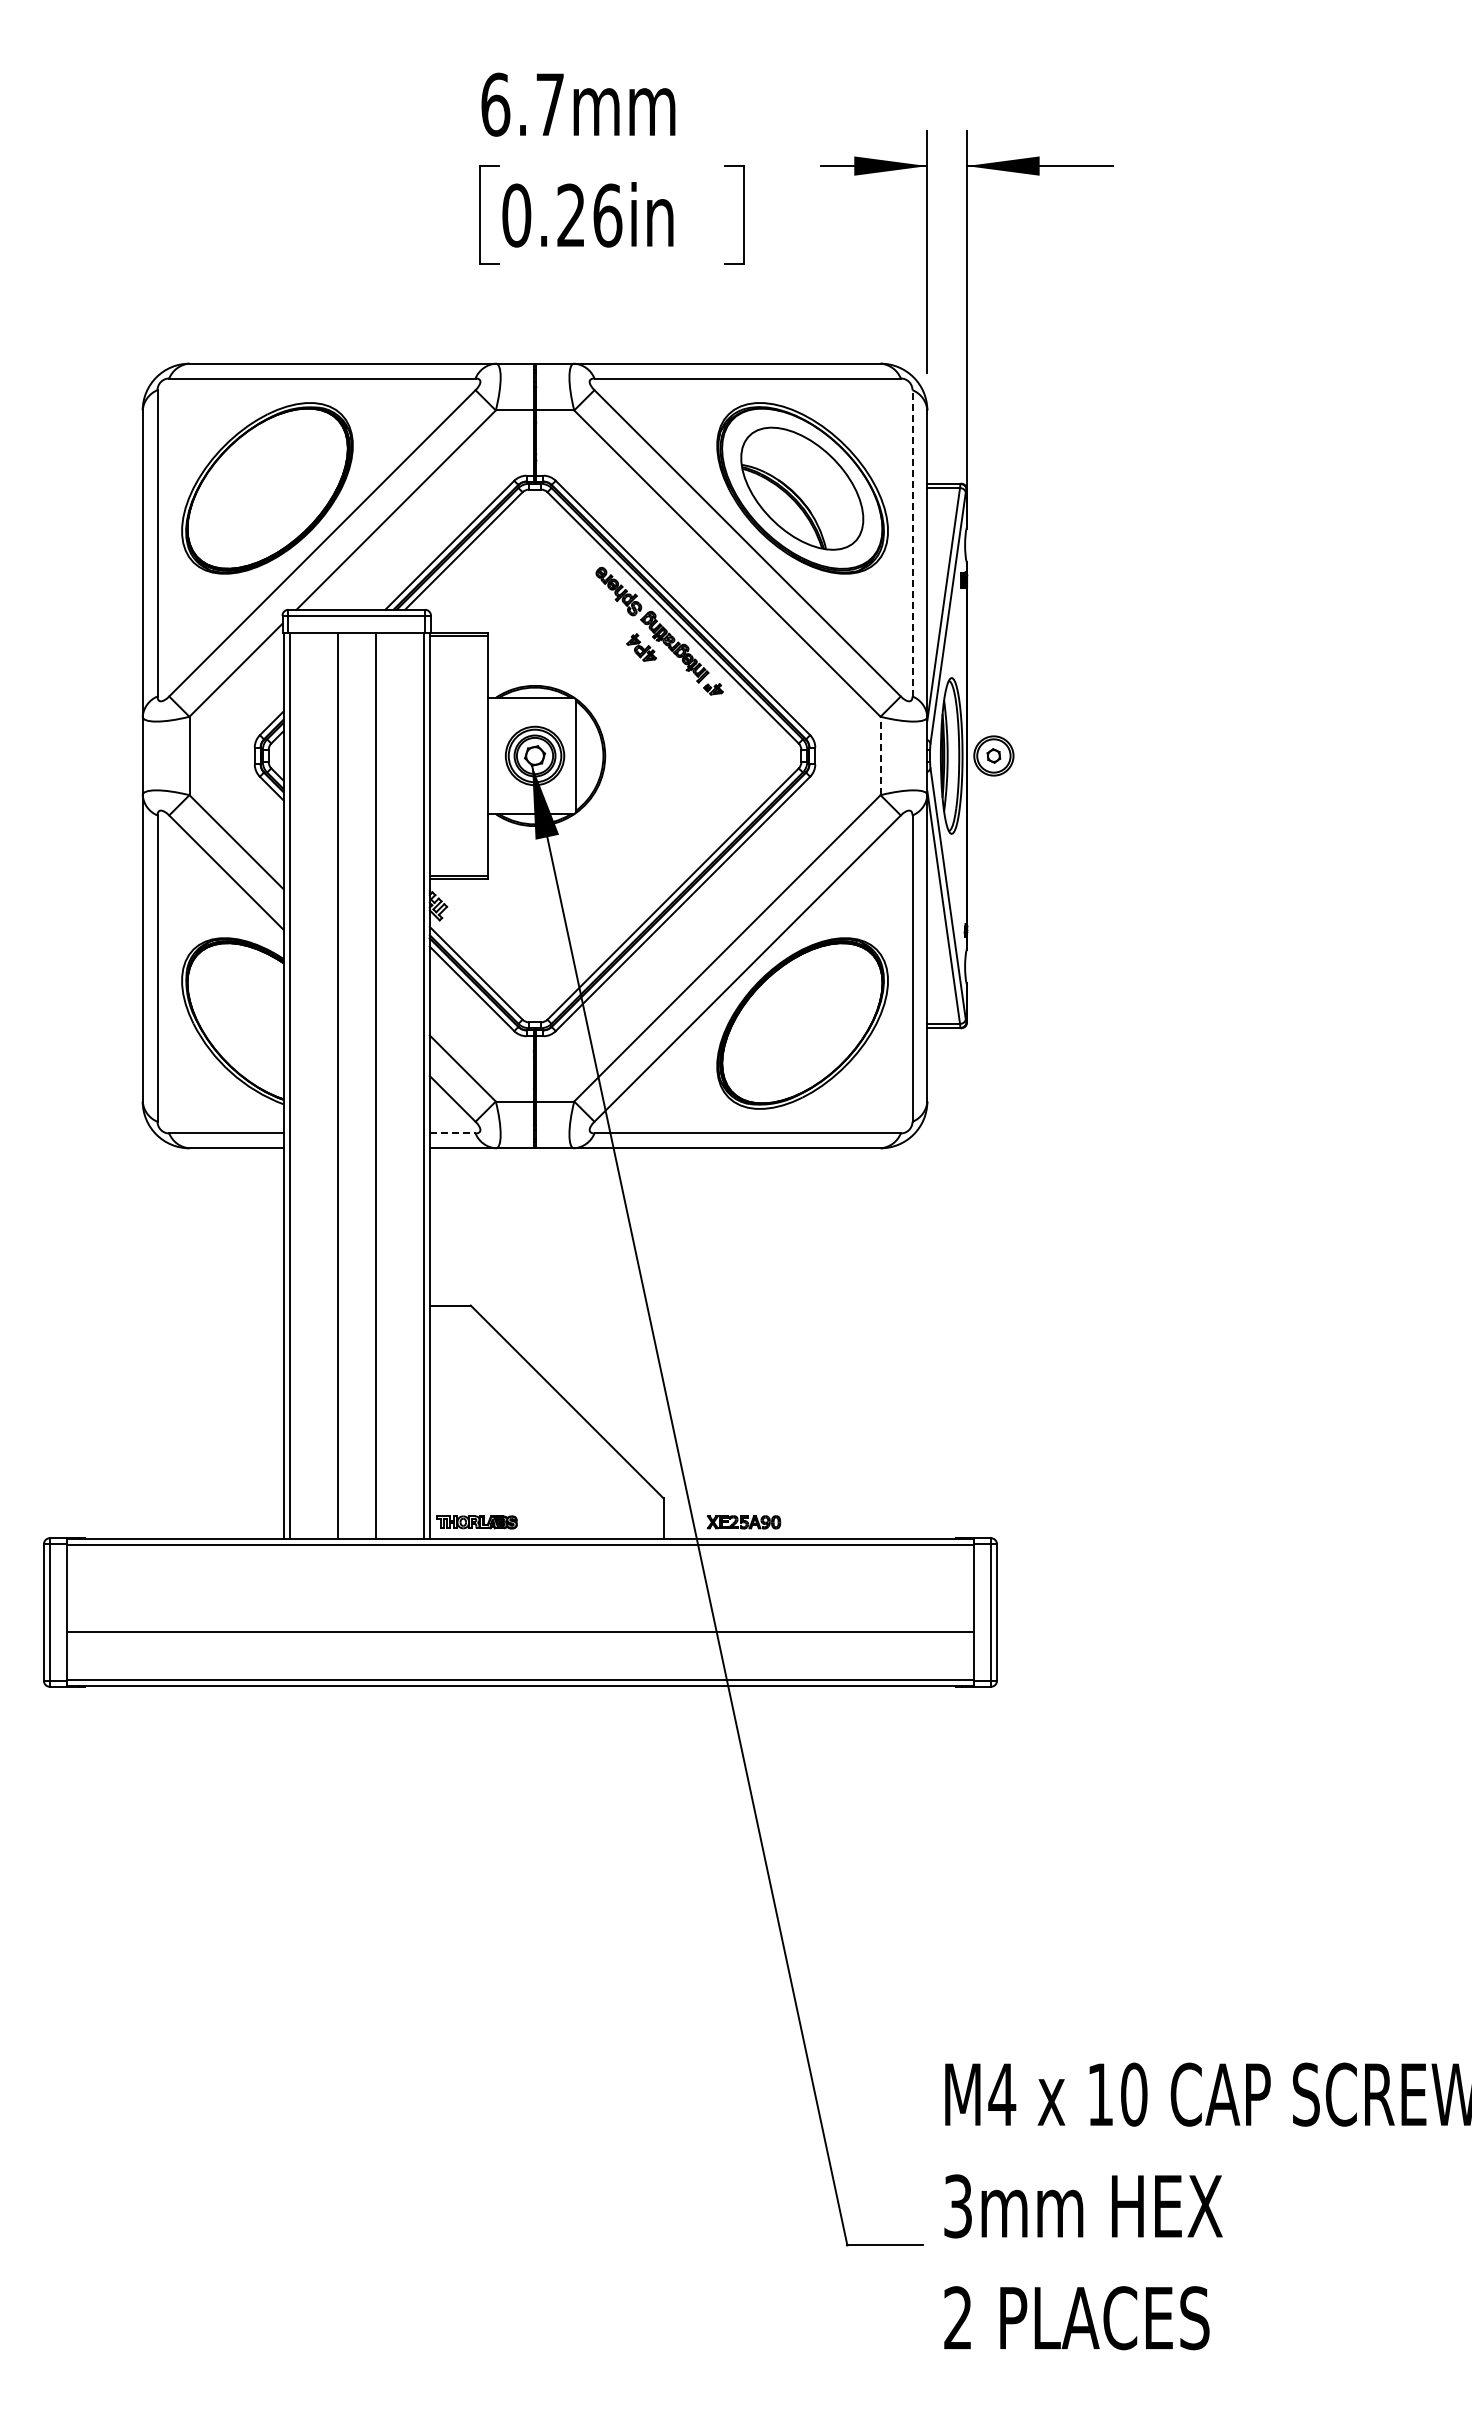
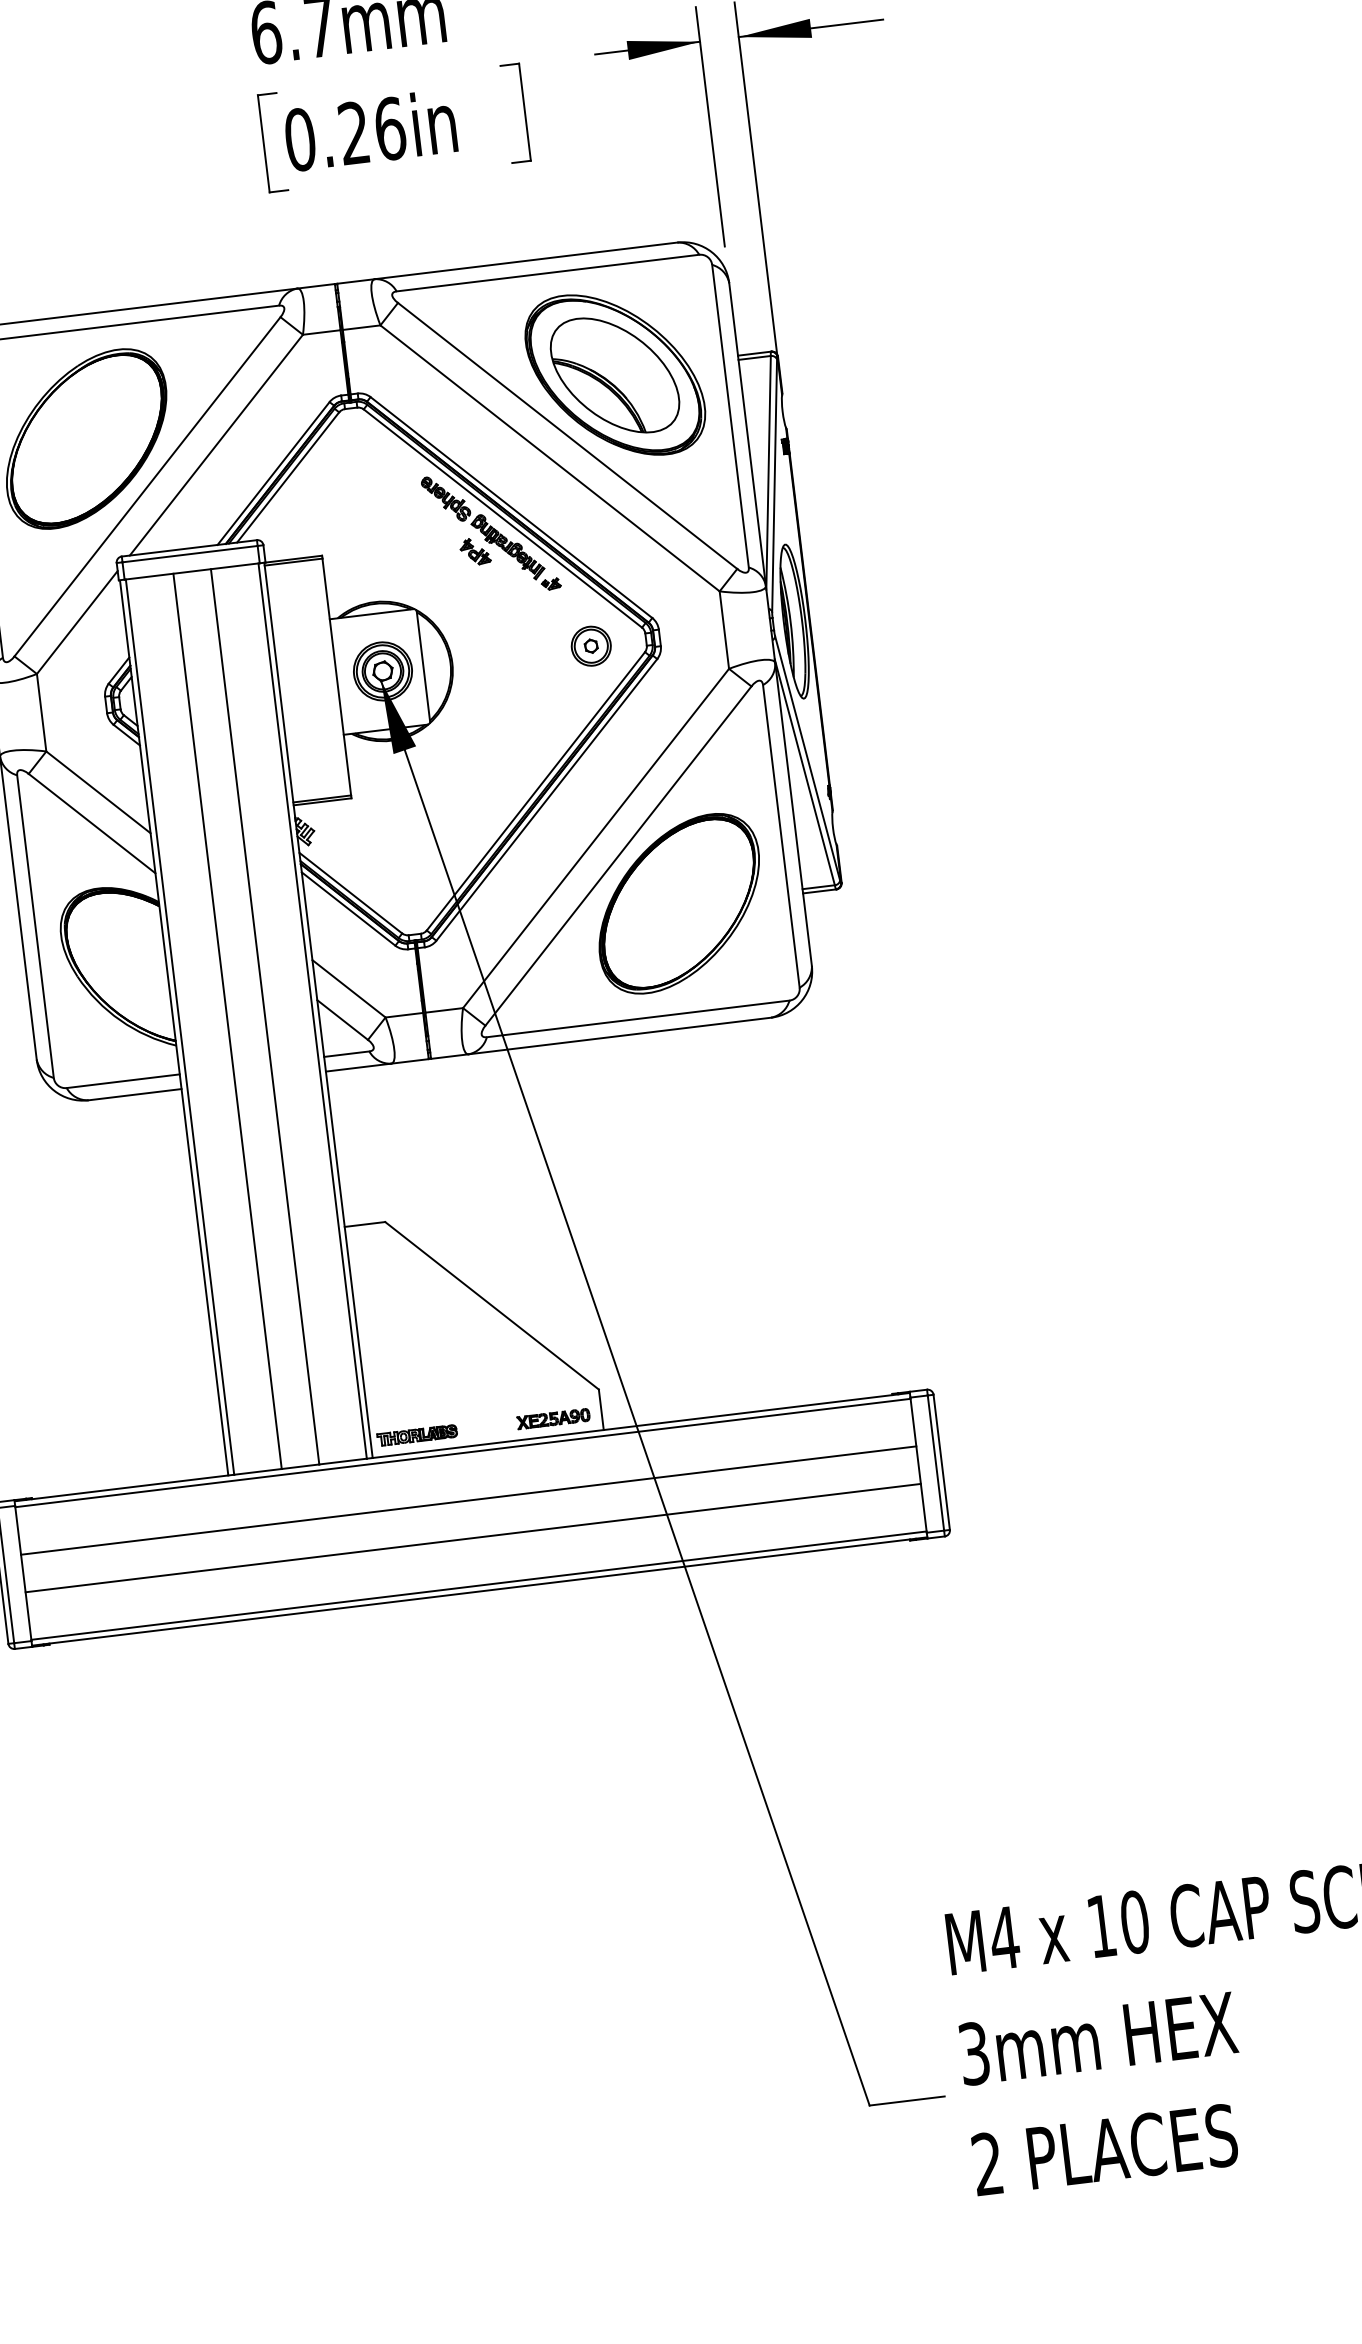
line: (912, 542) -> (730, 415), dashed -> solid
line: (880, 755) -> (724, 629), dashed -> solid
part: (993, 755) -> (590, 645), moved
line: (452, 1133) -> (346, 1054), dashed -> solid
part: (743, 1522) -> (553, 1419), moved
line: (520, 1593) -> (468, 1500), added

